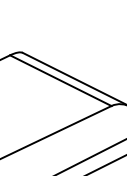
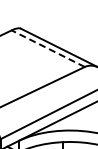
line: (61, 80) -> (48, 48), solid -> dashed

